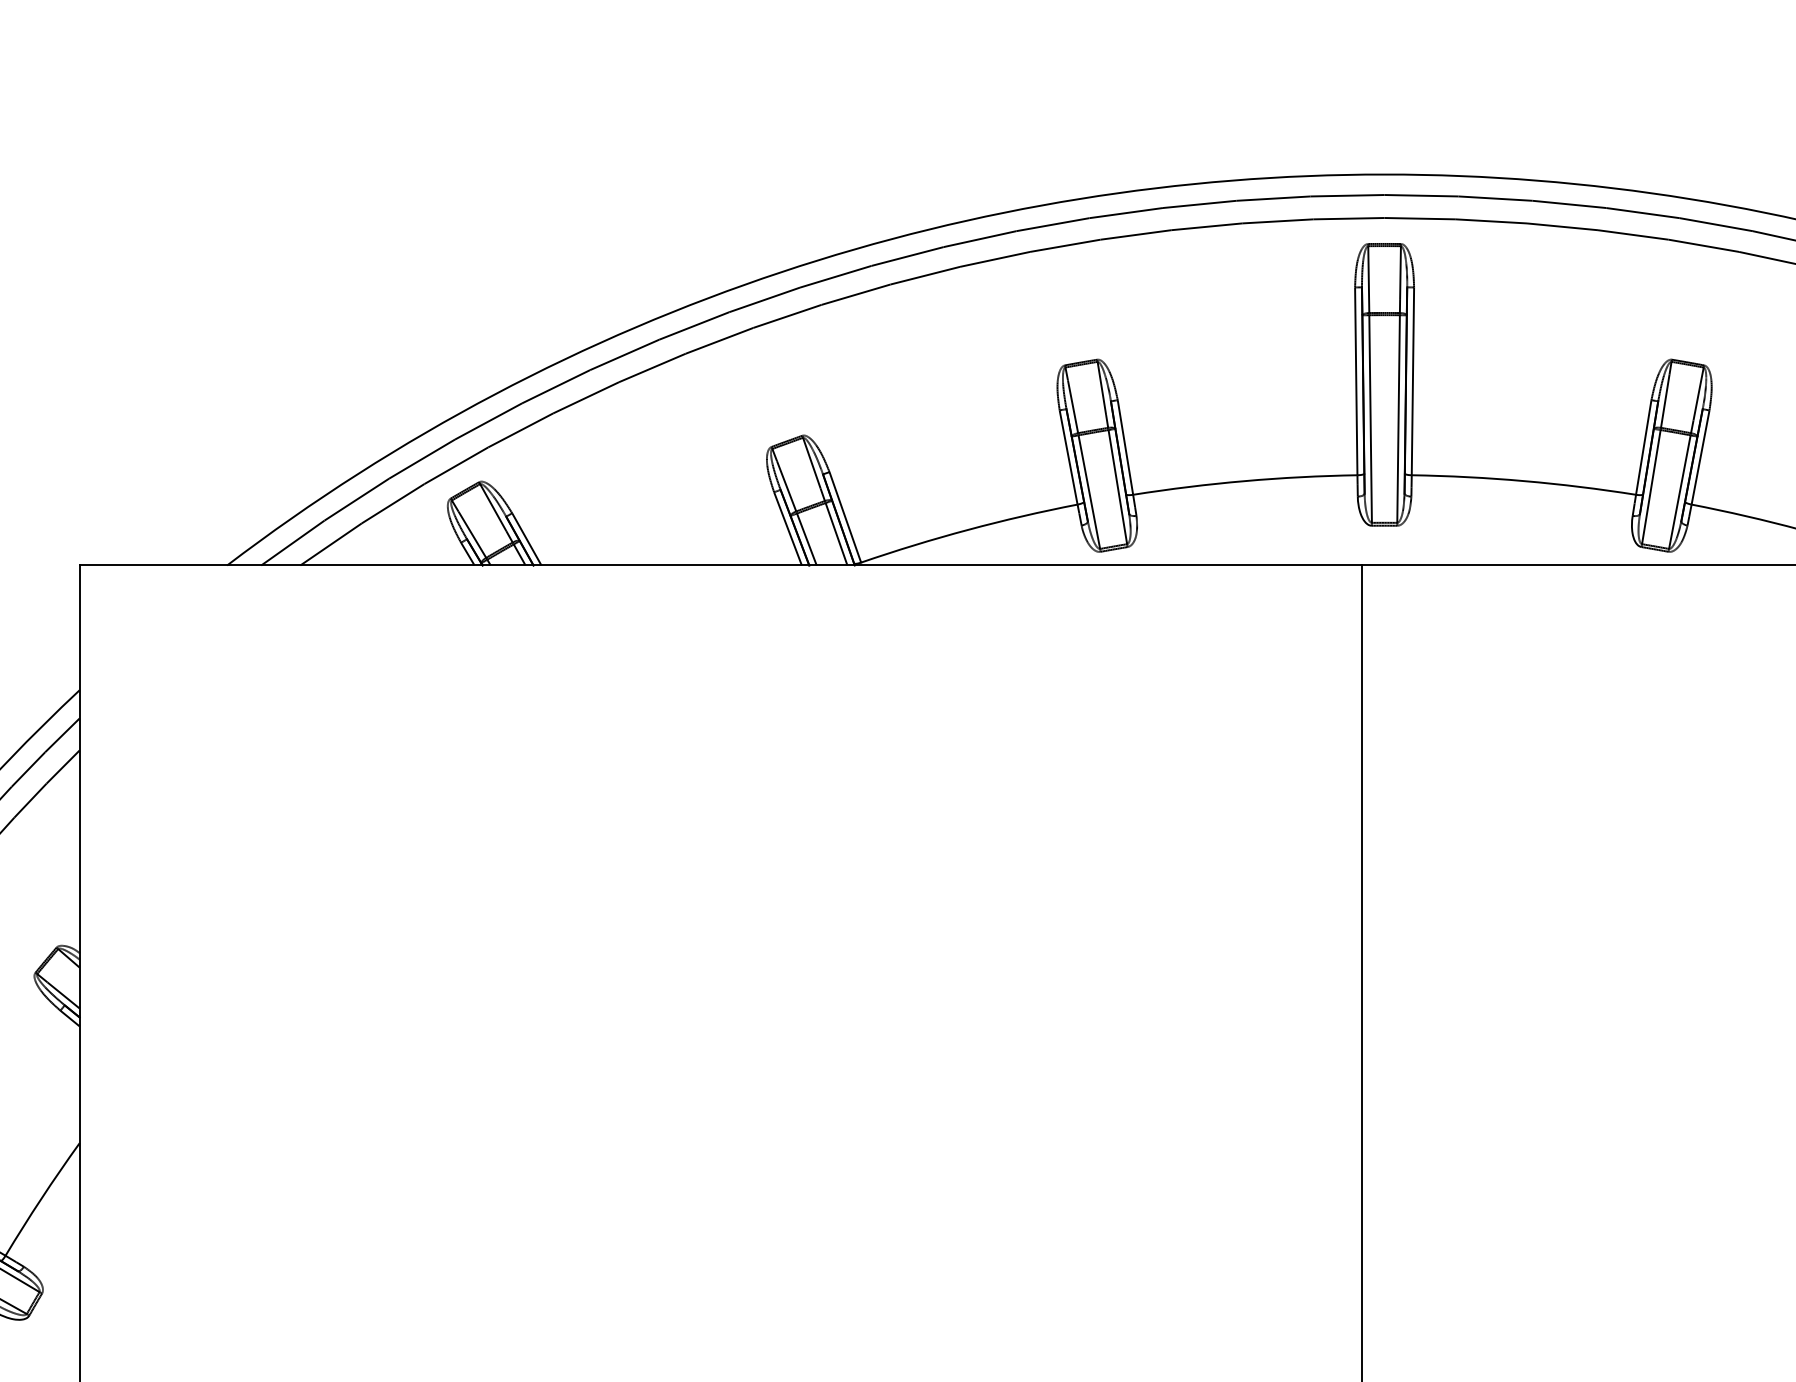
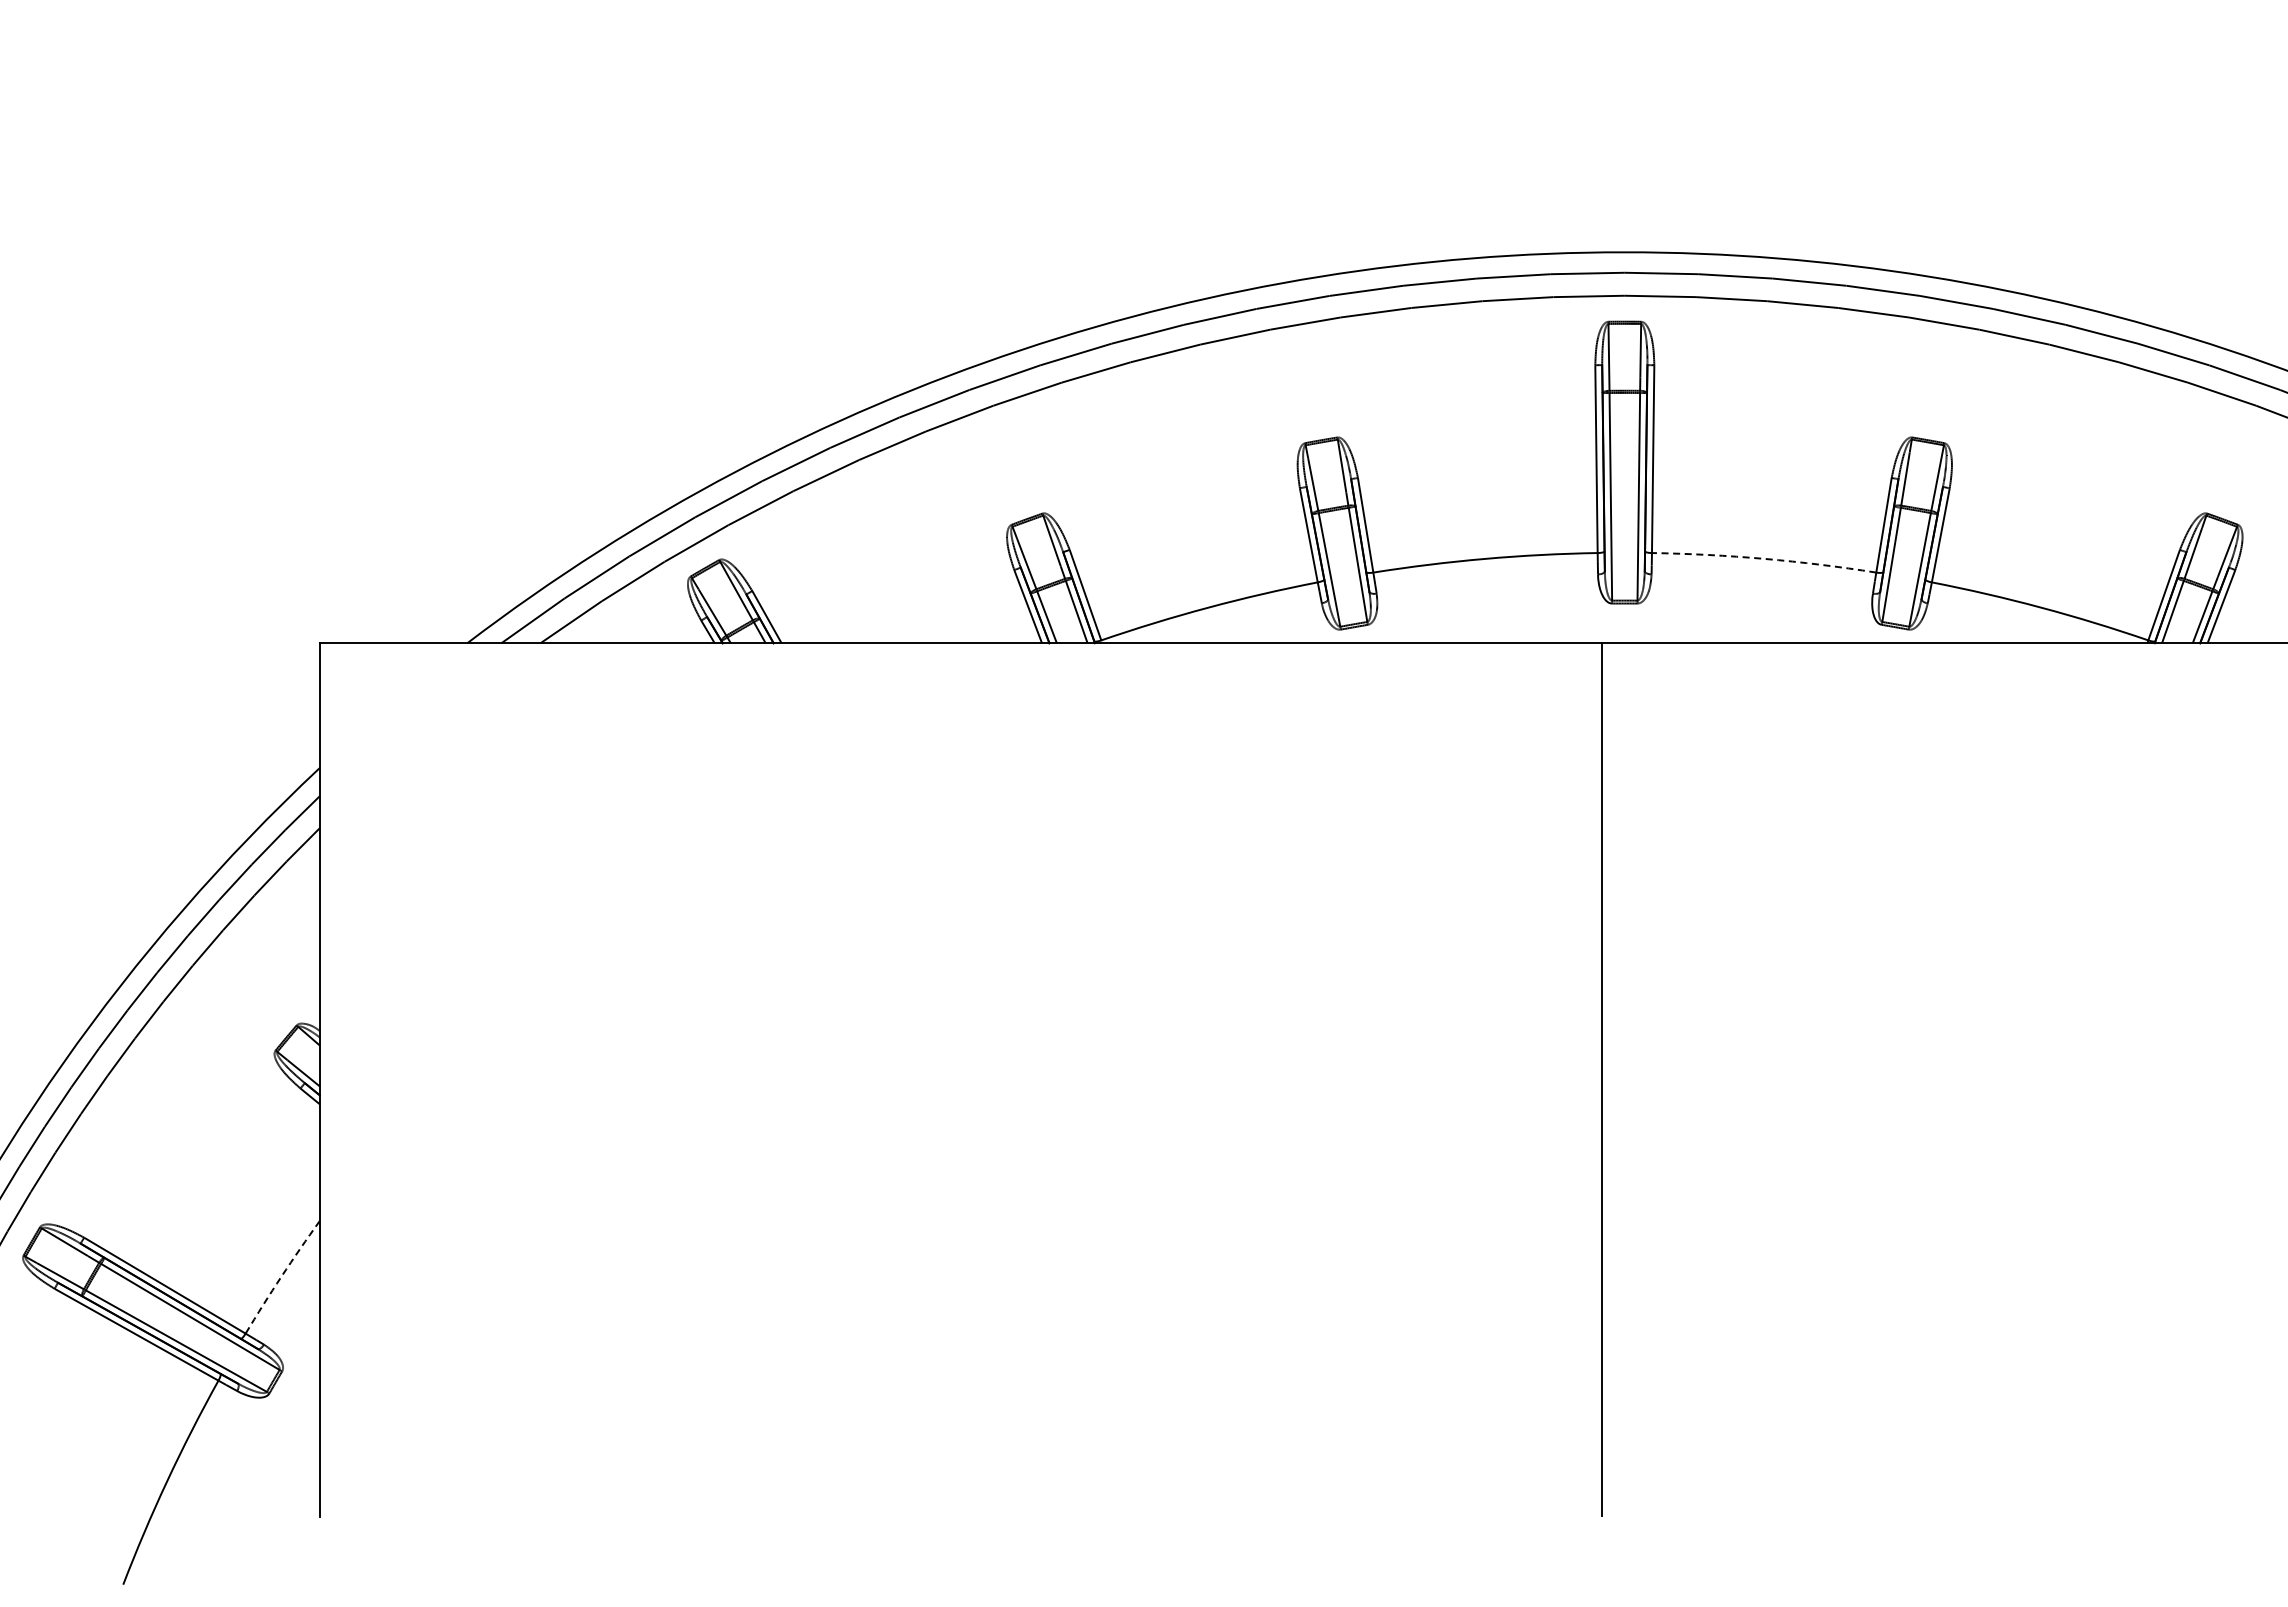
arc: (1524, 480) -> (1764, 558), solid -> dashed
arc: (41, 1198) -> (281, 1276), solid -> dashed

